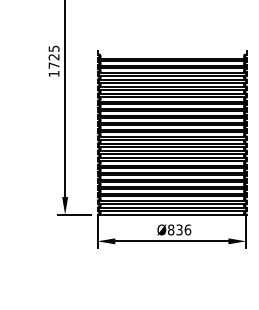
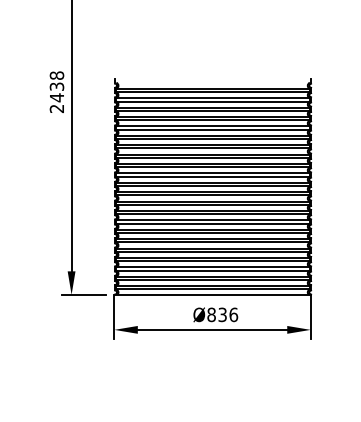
text: (53, 61) -> (56, 92), 1725 -> 2438

